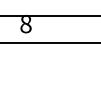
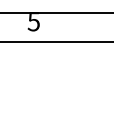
text: (25, 23) -> (33, 21), 8 -> 5

